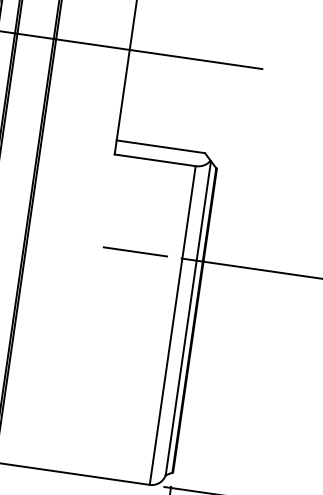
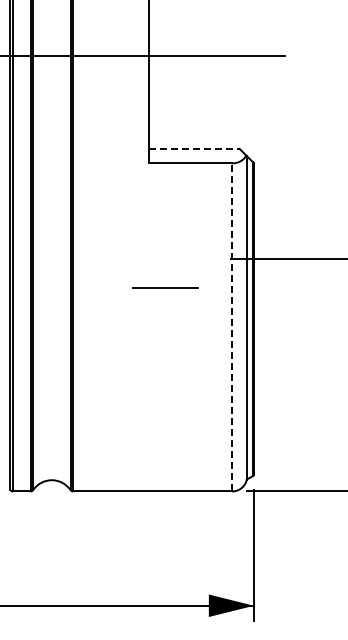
line: (161, 146) -> (194, 148), solid -> dashed
line: (135, 251) -> (165, 287), moved
line: (173, 324) -> (232, 326), solid -> dashed

